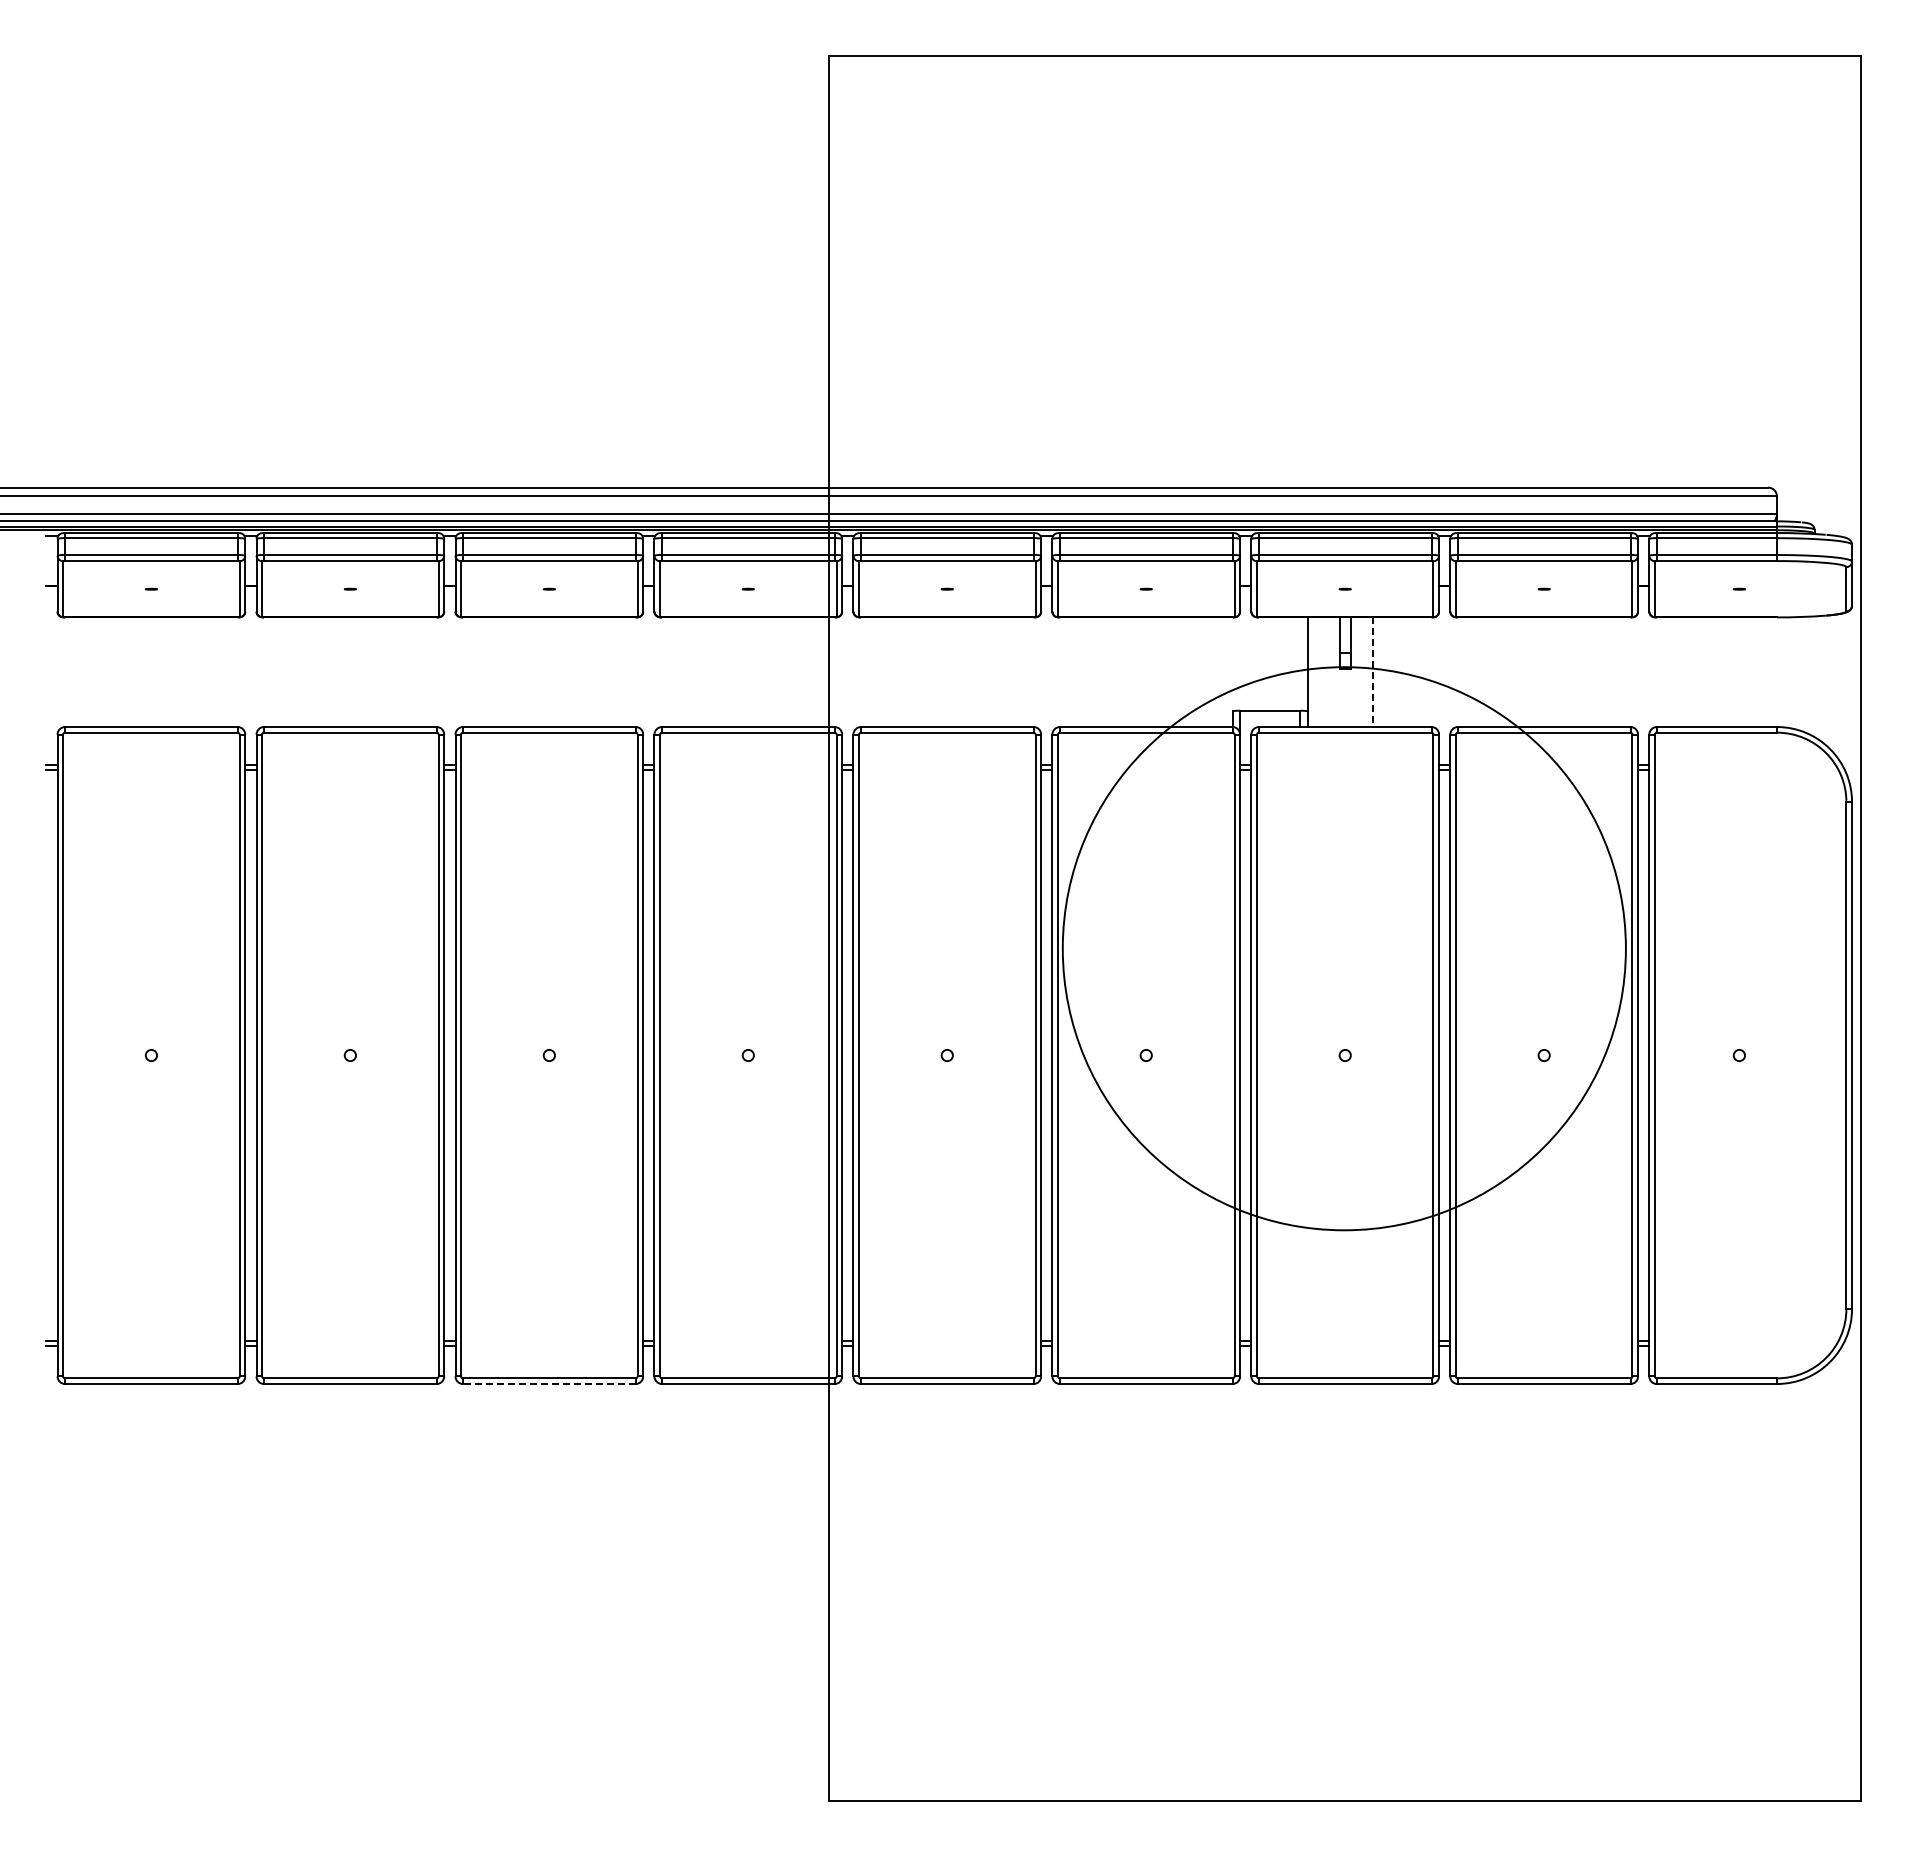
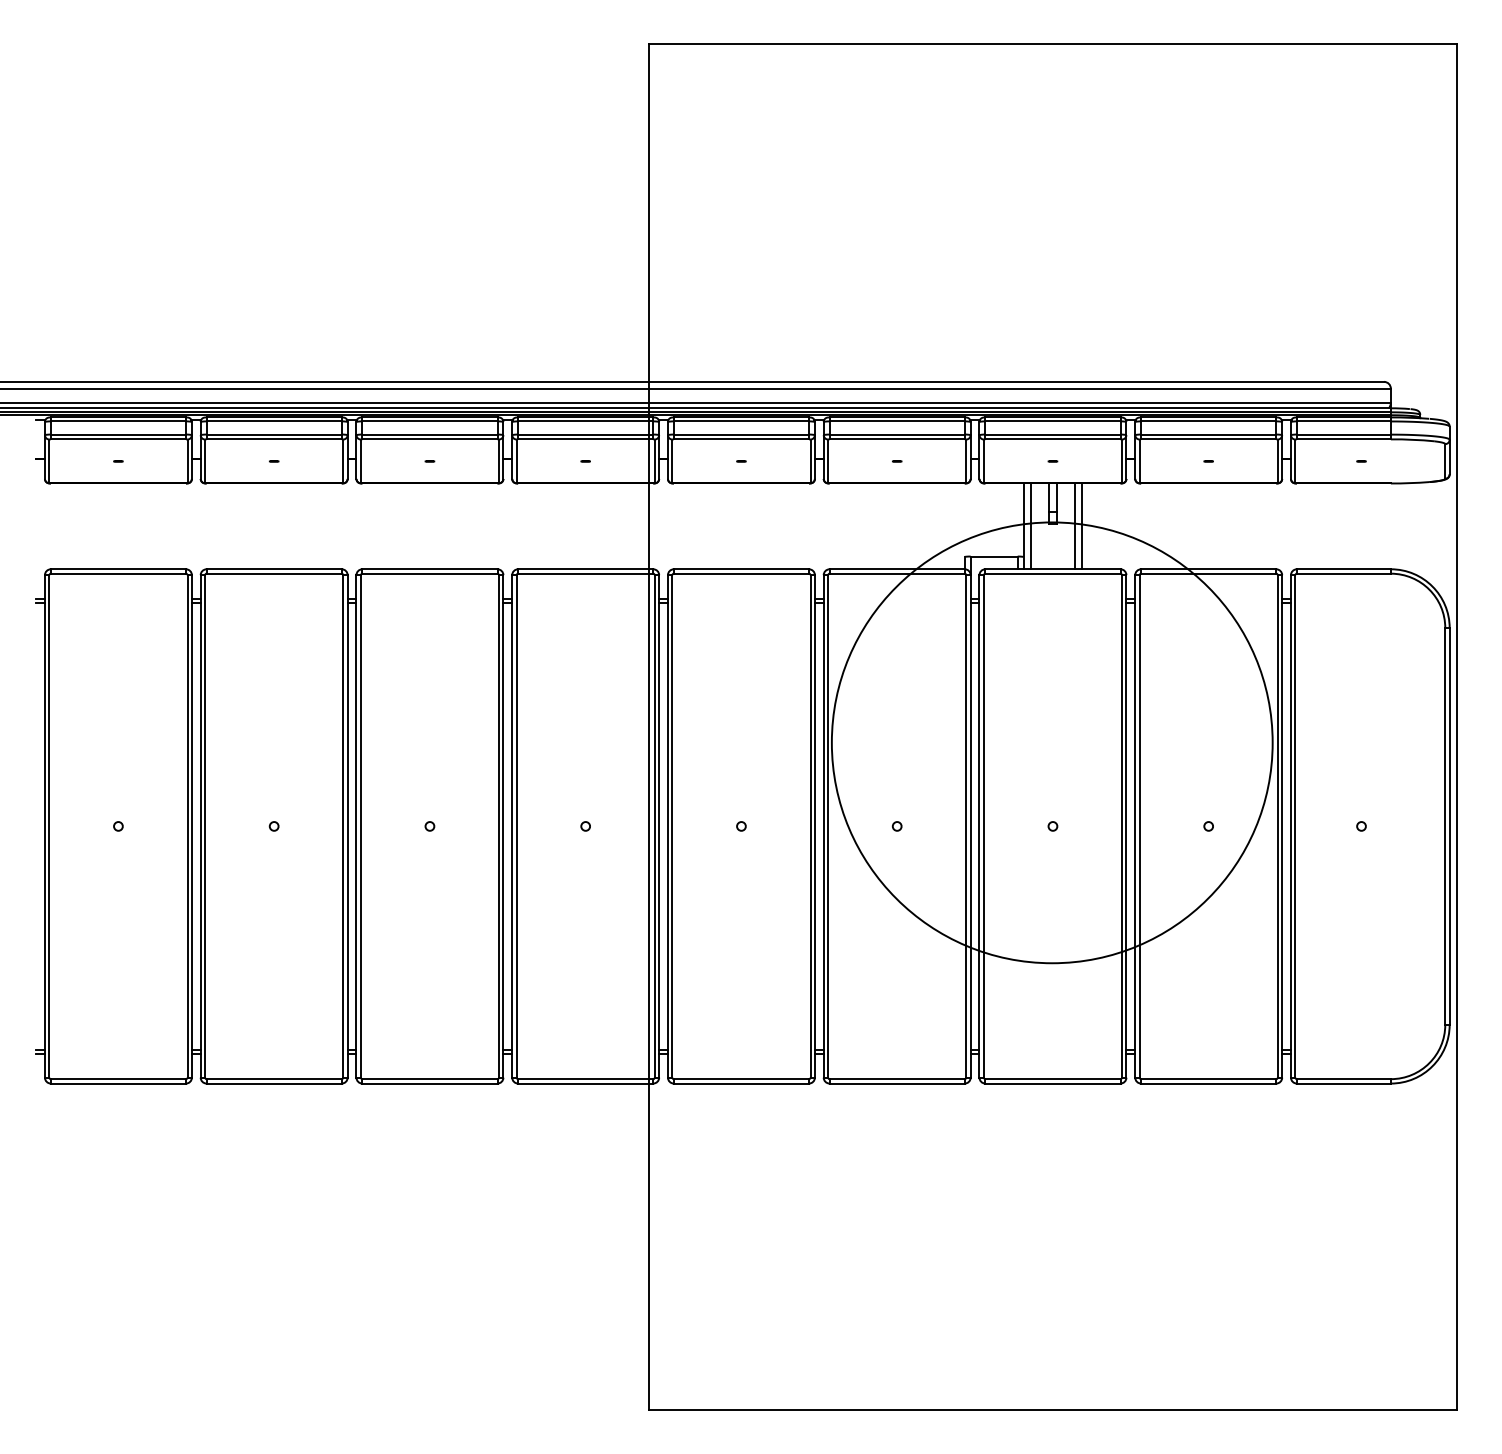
line: (1317, 672) -> (1031, 526), added
line: (1373, 672) -> (1075, 526), dashed -> solid
line: (1382, 672) -> (1082, 526), added
line: (548, 1384) -> (429, 1083), dashed -> solid

